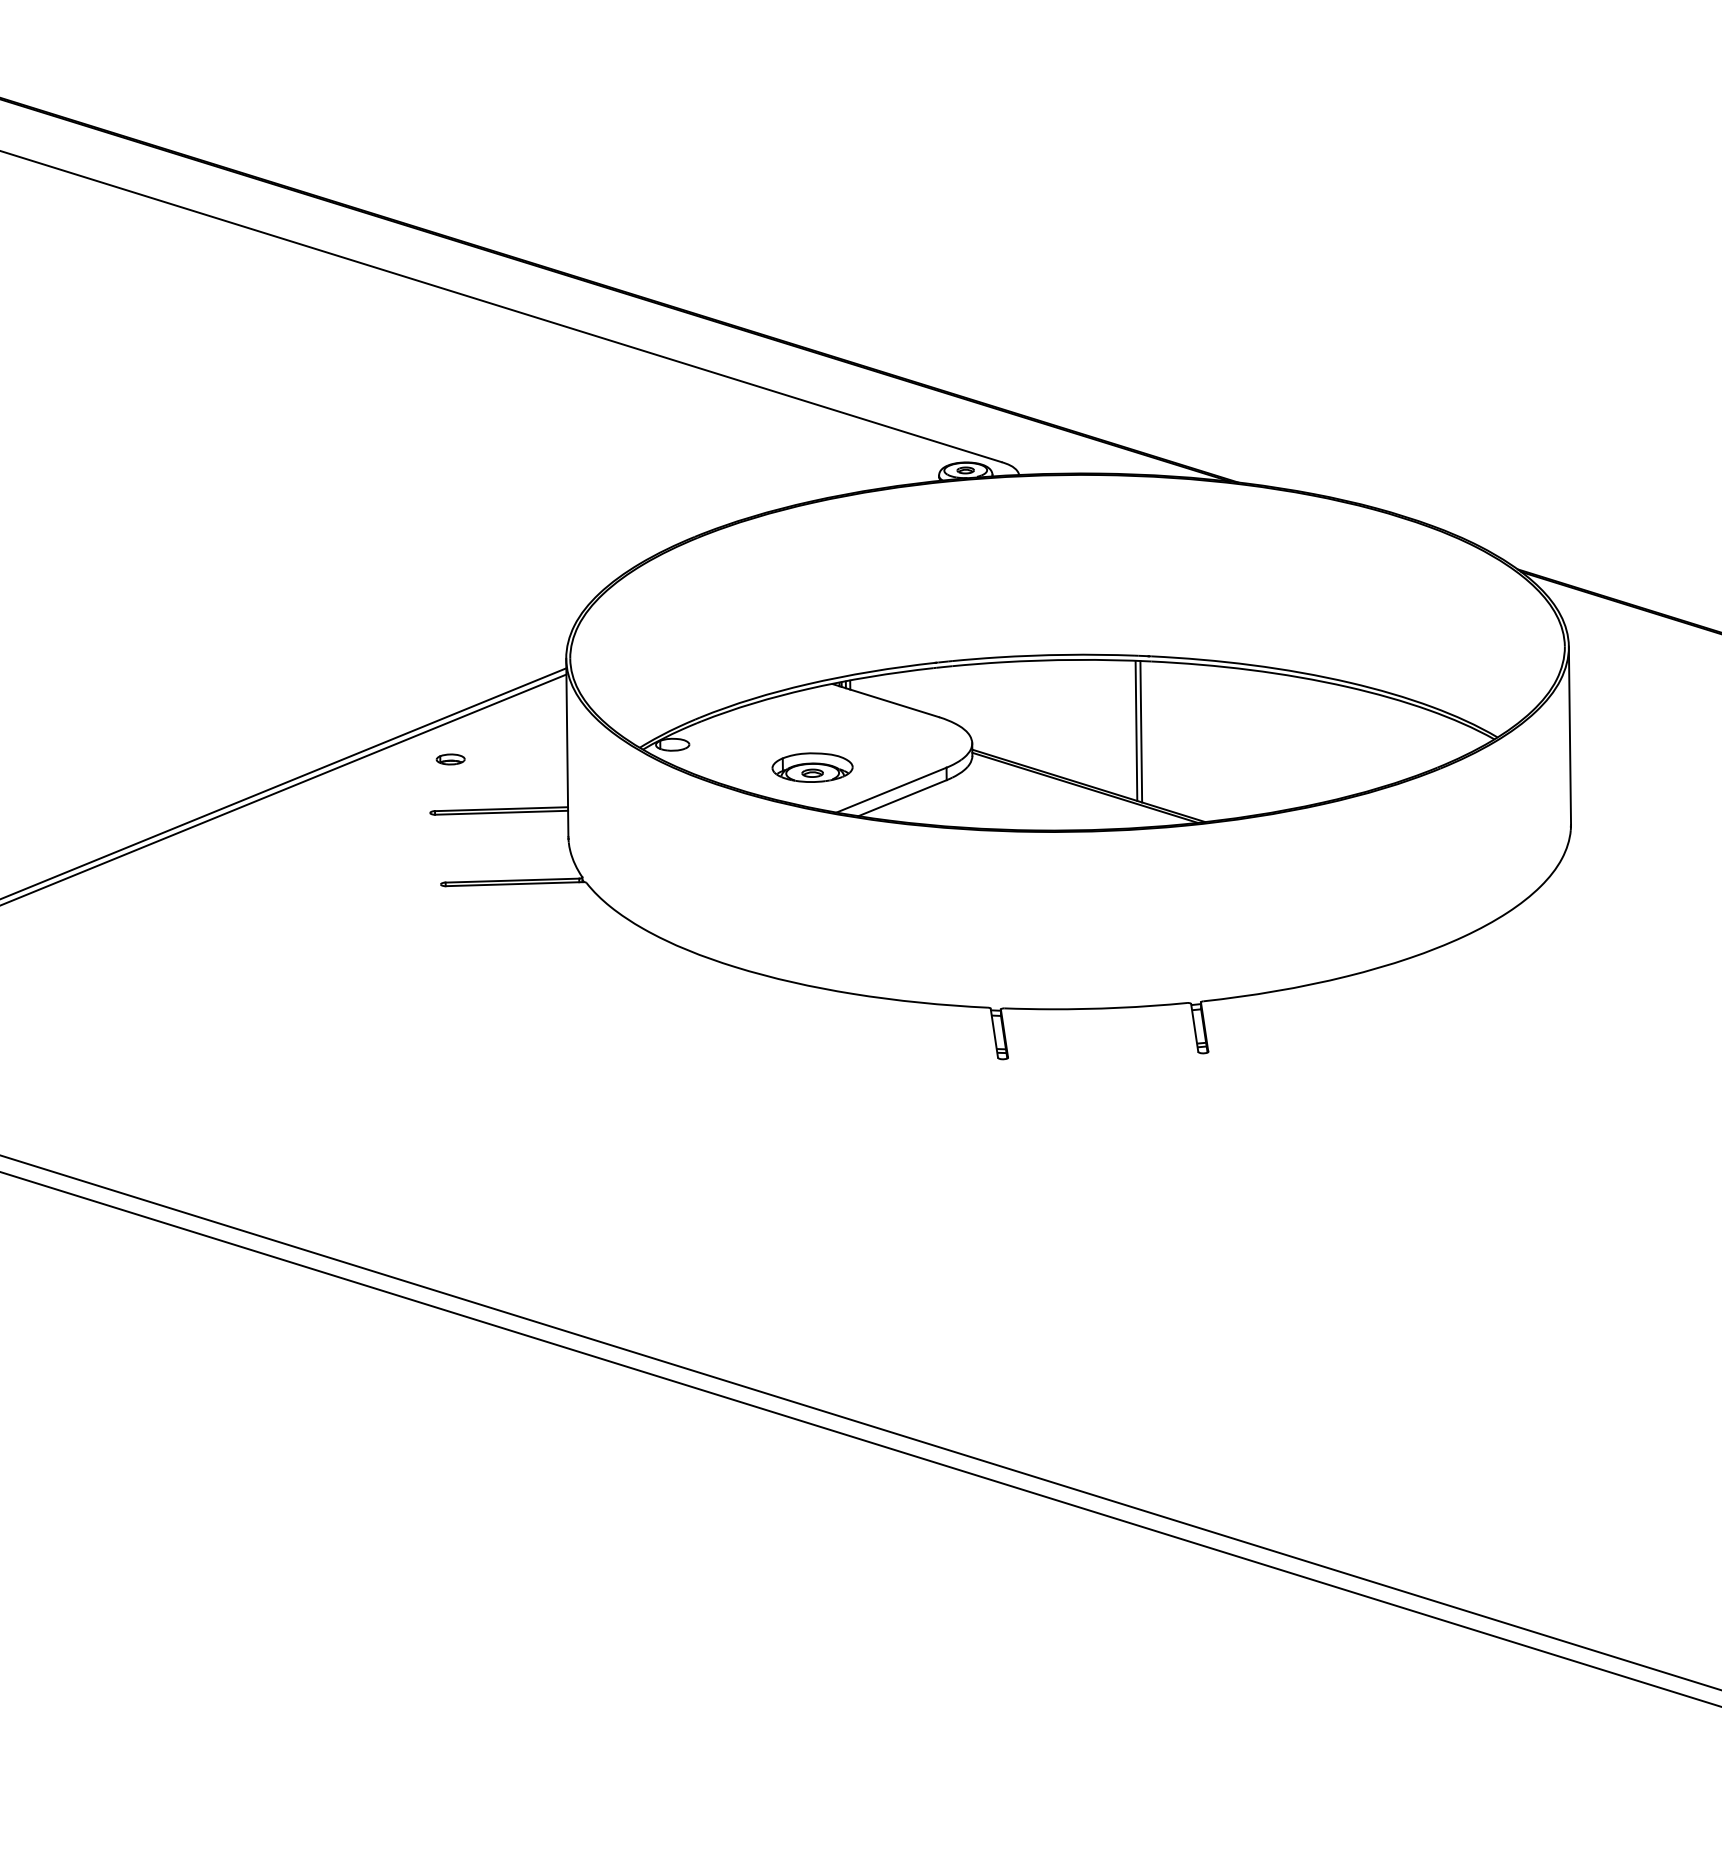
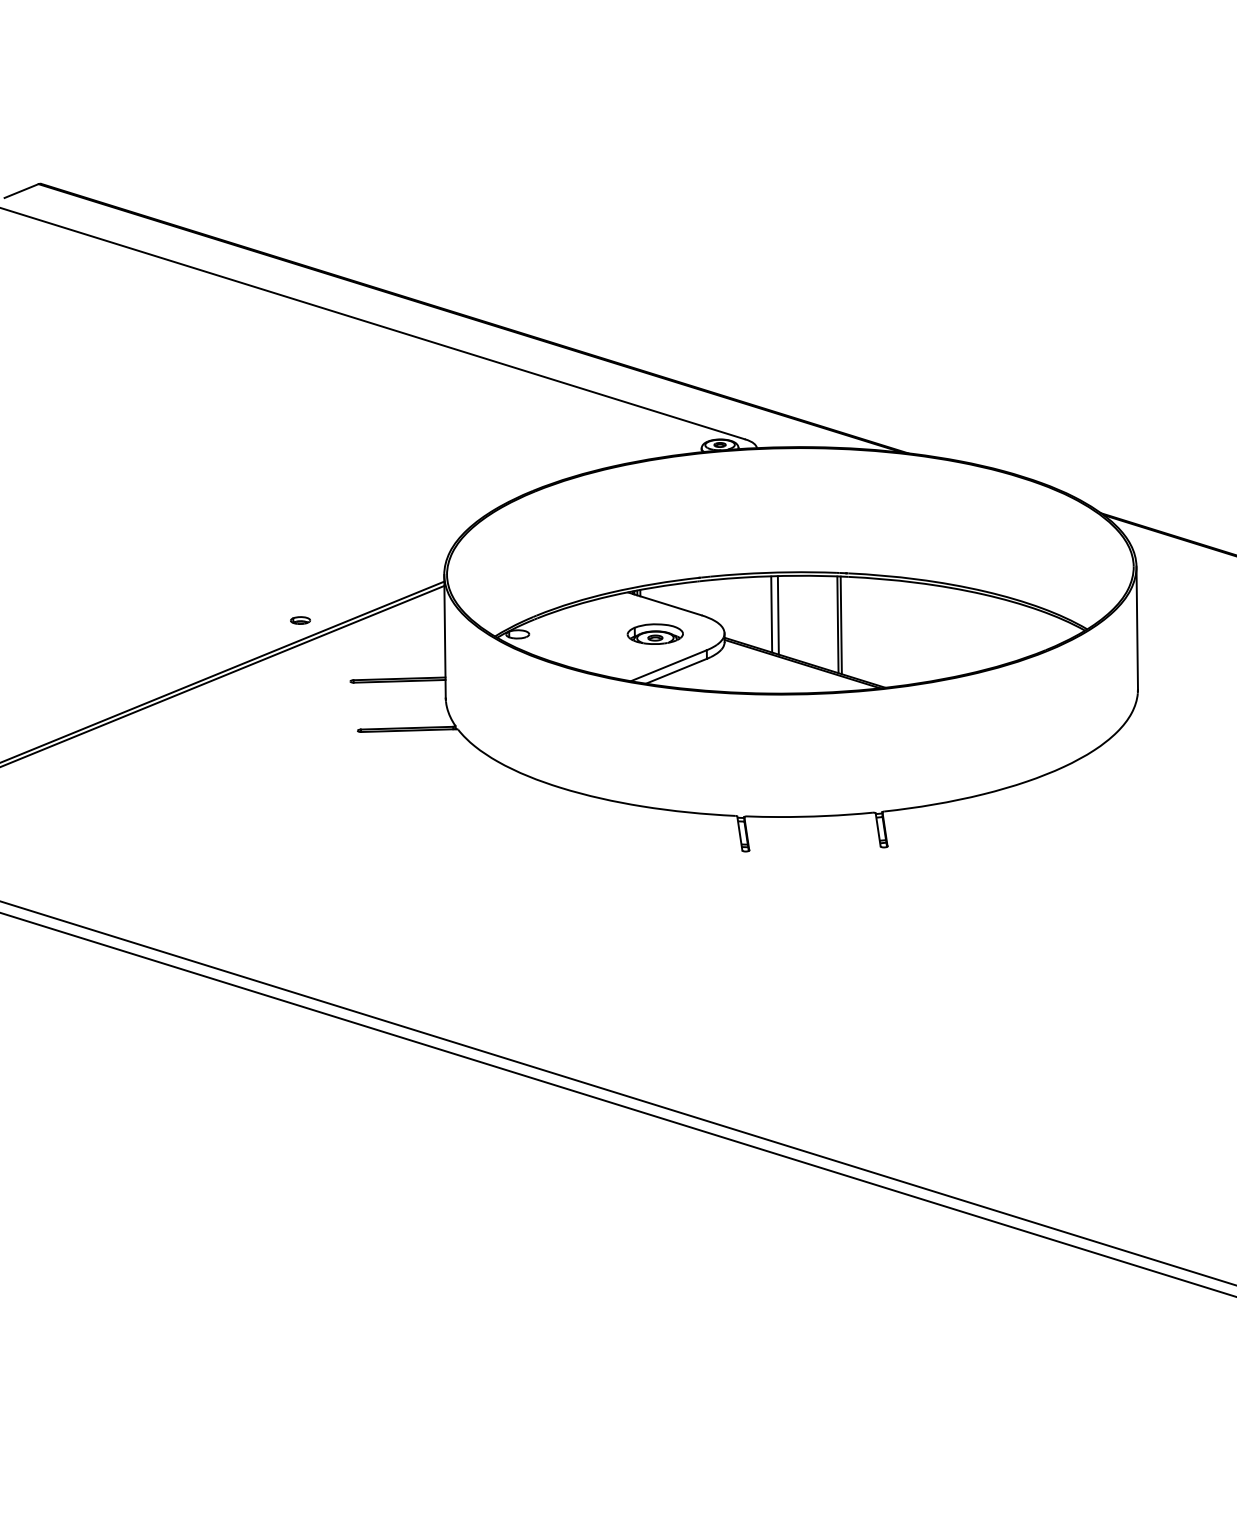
line: (1040, 715) -> (771, 614), added
line: (1048, 717) -> (777, 615), added
part: (450, 759) -> (300, 620), moved
part: (811, 766) -> (654, 633), moved

